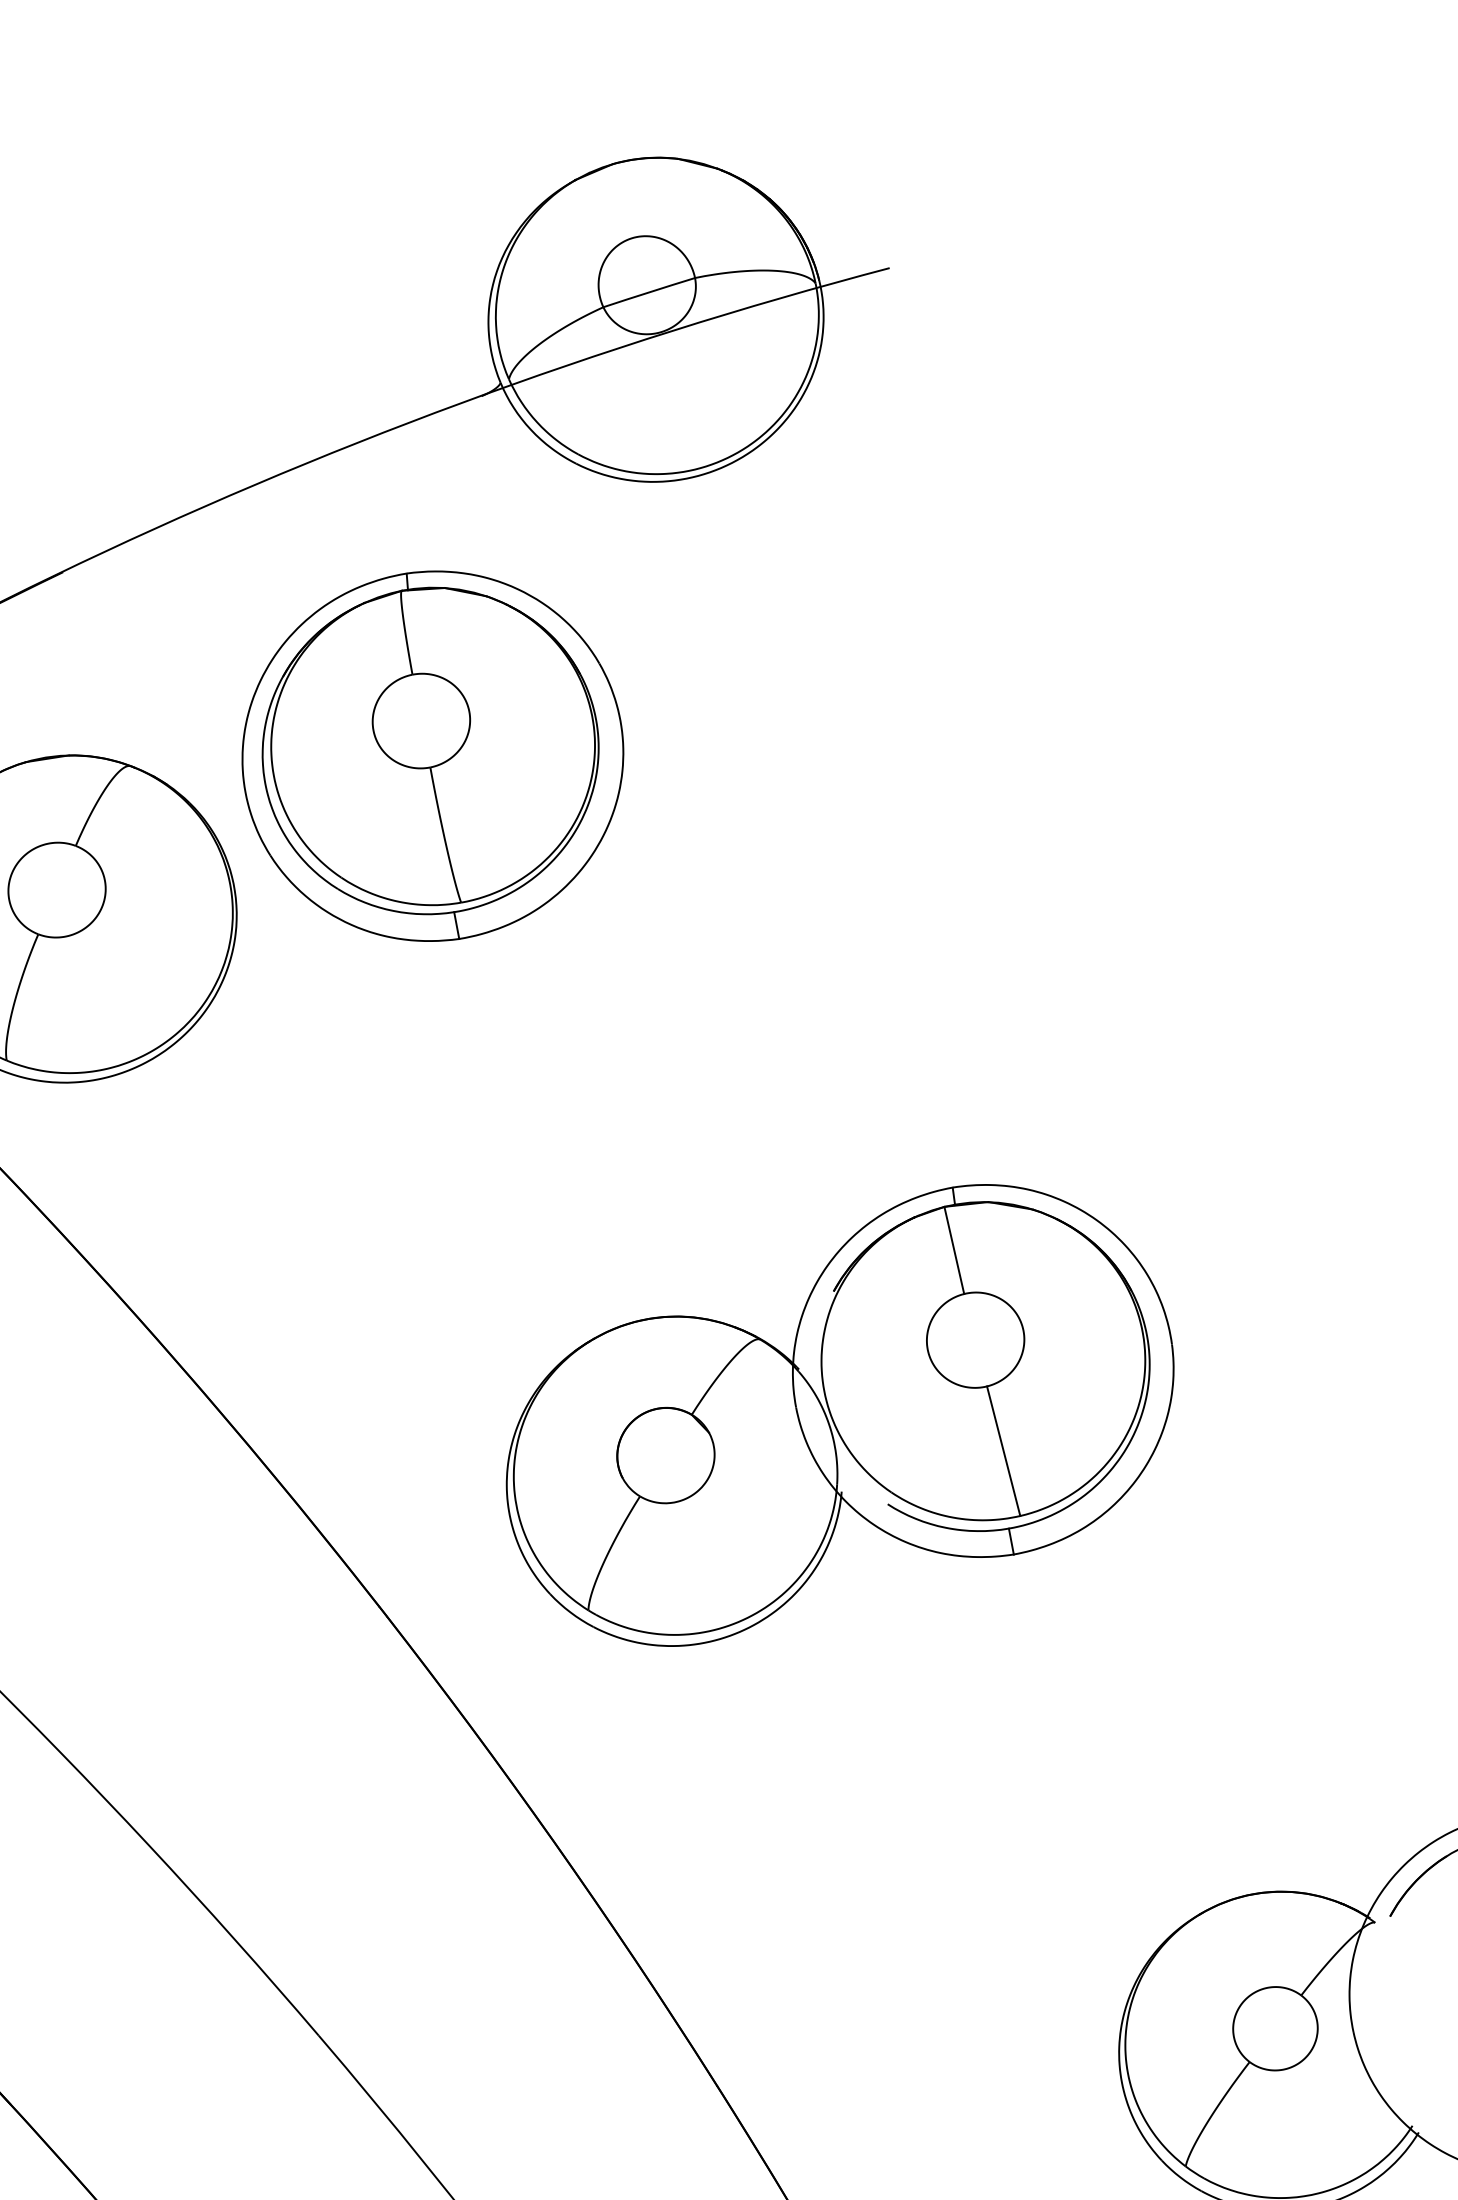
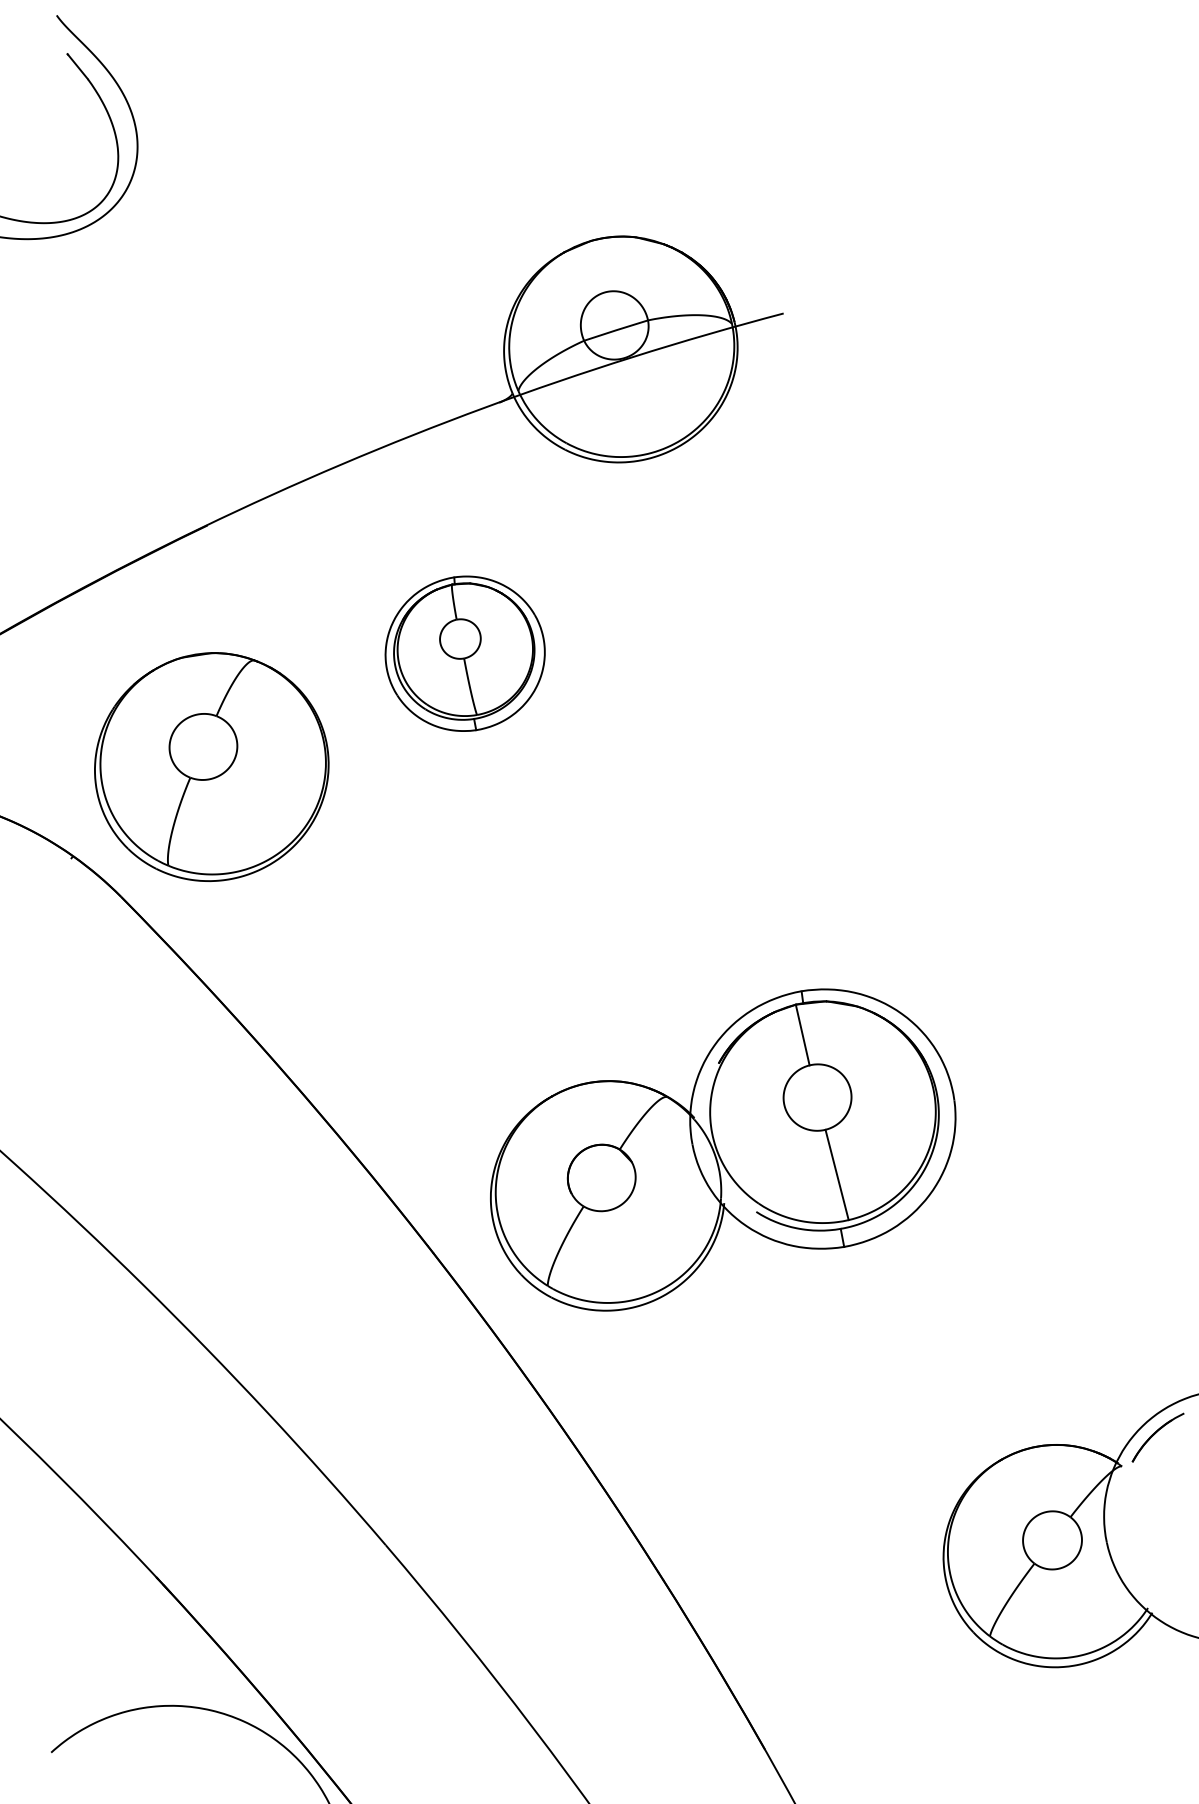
part: (431, 756) -> (464, 653), size x0.6
part: (840, 1414) -> (723, 1149), moved

